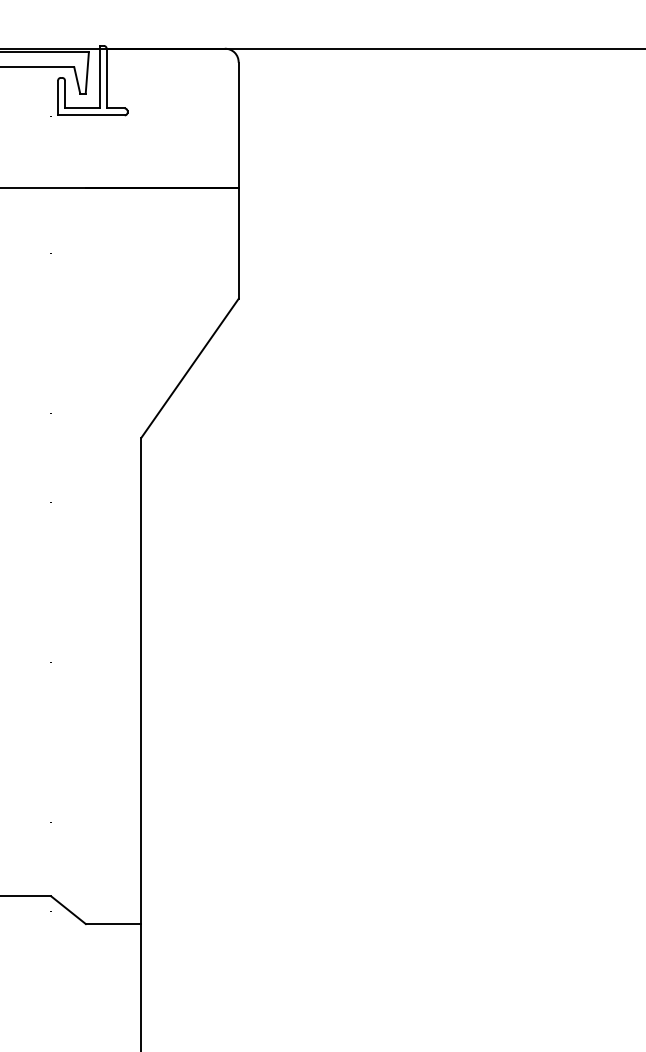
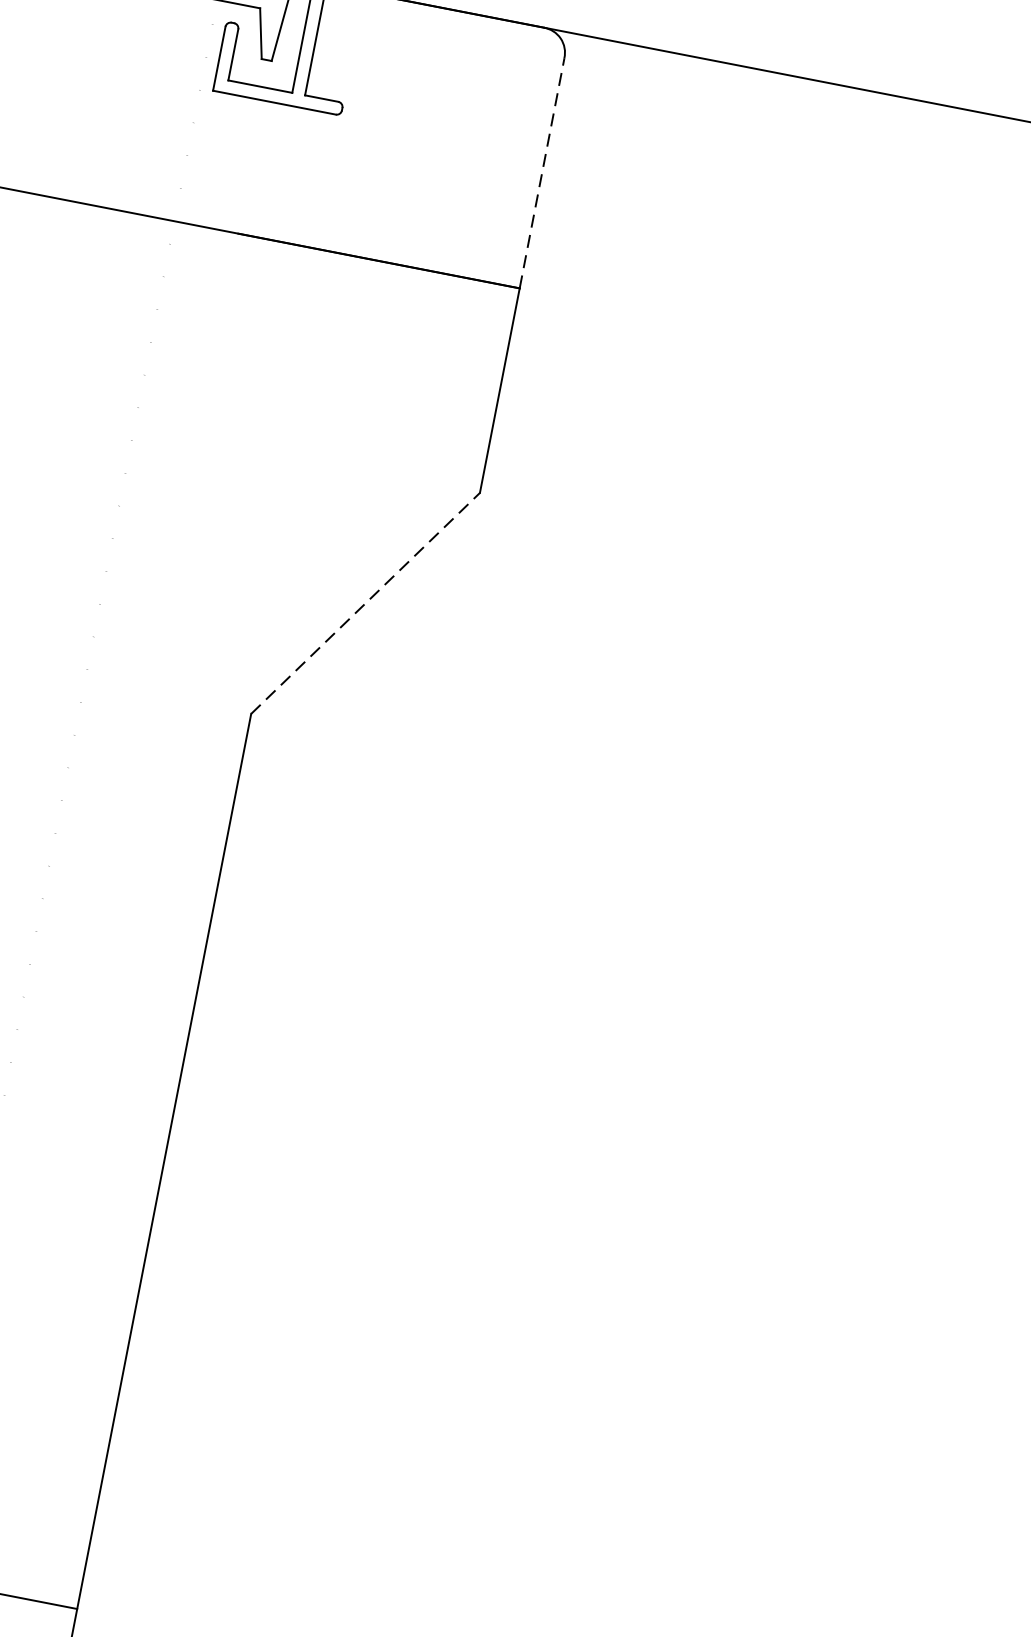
line: (238, 125) -> (541, 173), solid -> dashed
line: (190, 368) -> (366, 603), solid -> dashed

